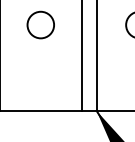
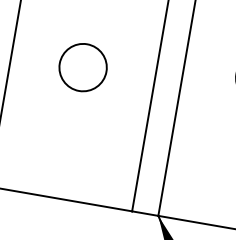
circle: (40, 24) -> (82, 66), moved

